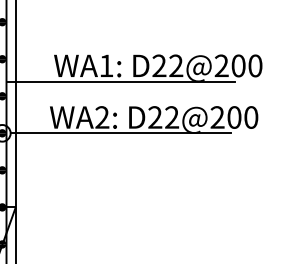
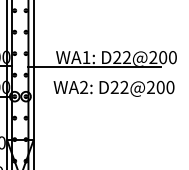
line: (120, 133) -> (94, 96), removed

